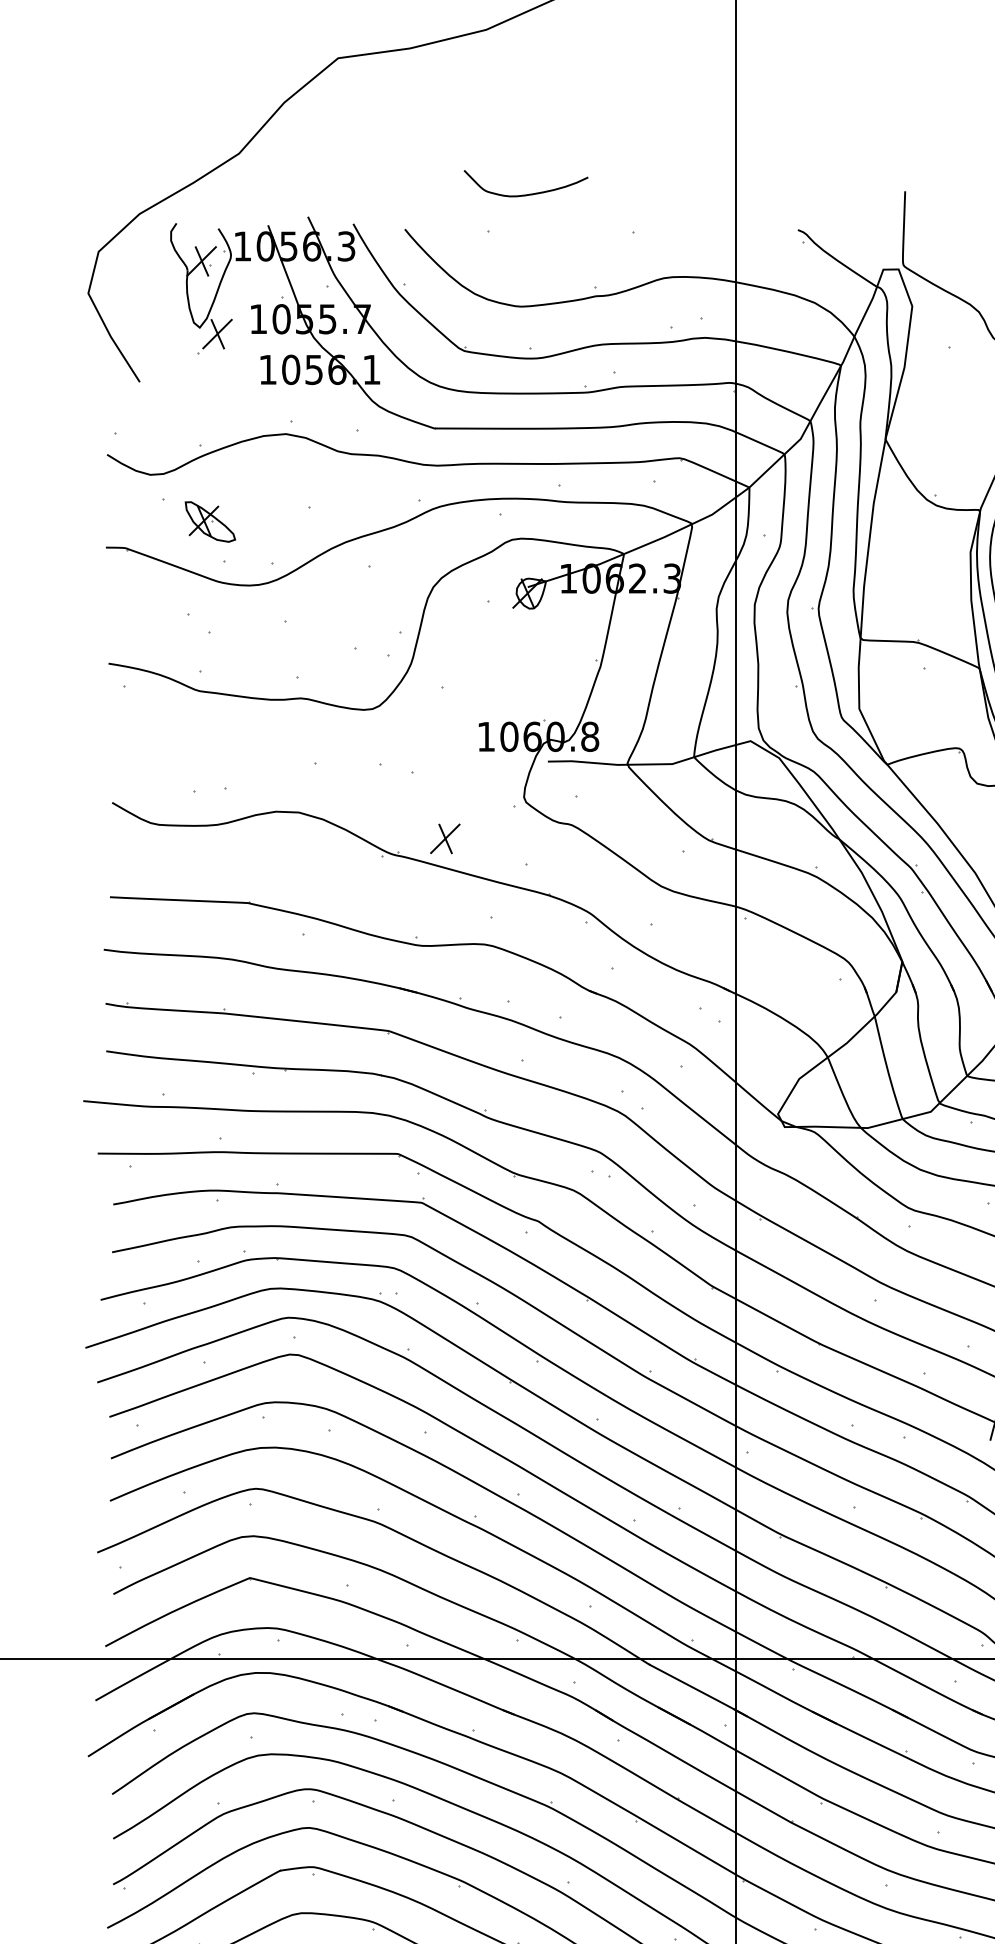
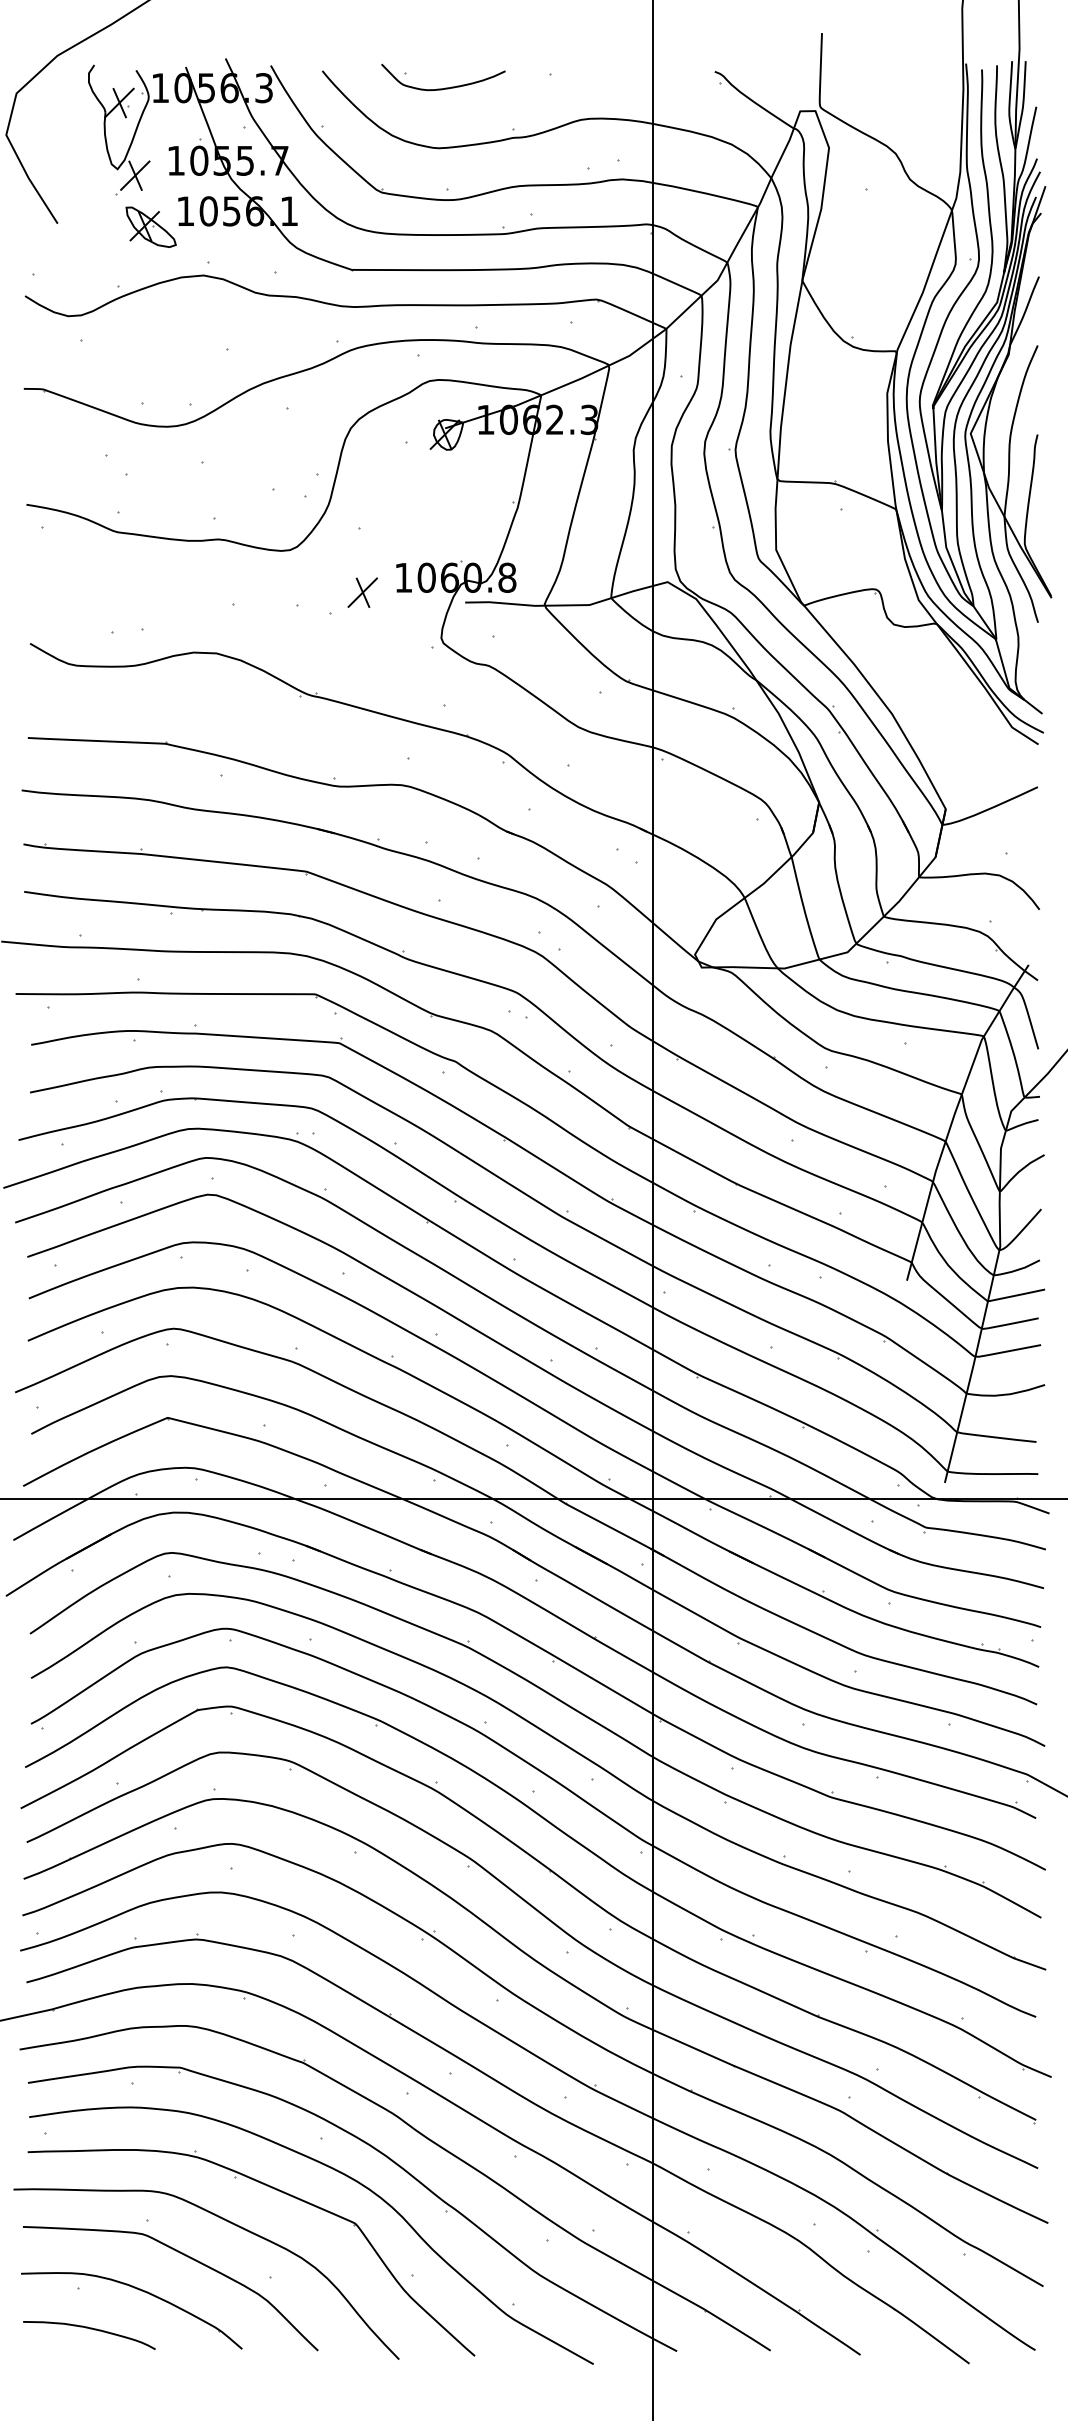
curve: (528, 193) -> (445, 87), moved
part: (209, 521) -> (150, 226), moved
part: (445, 838) -> (362, 592), moved

